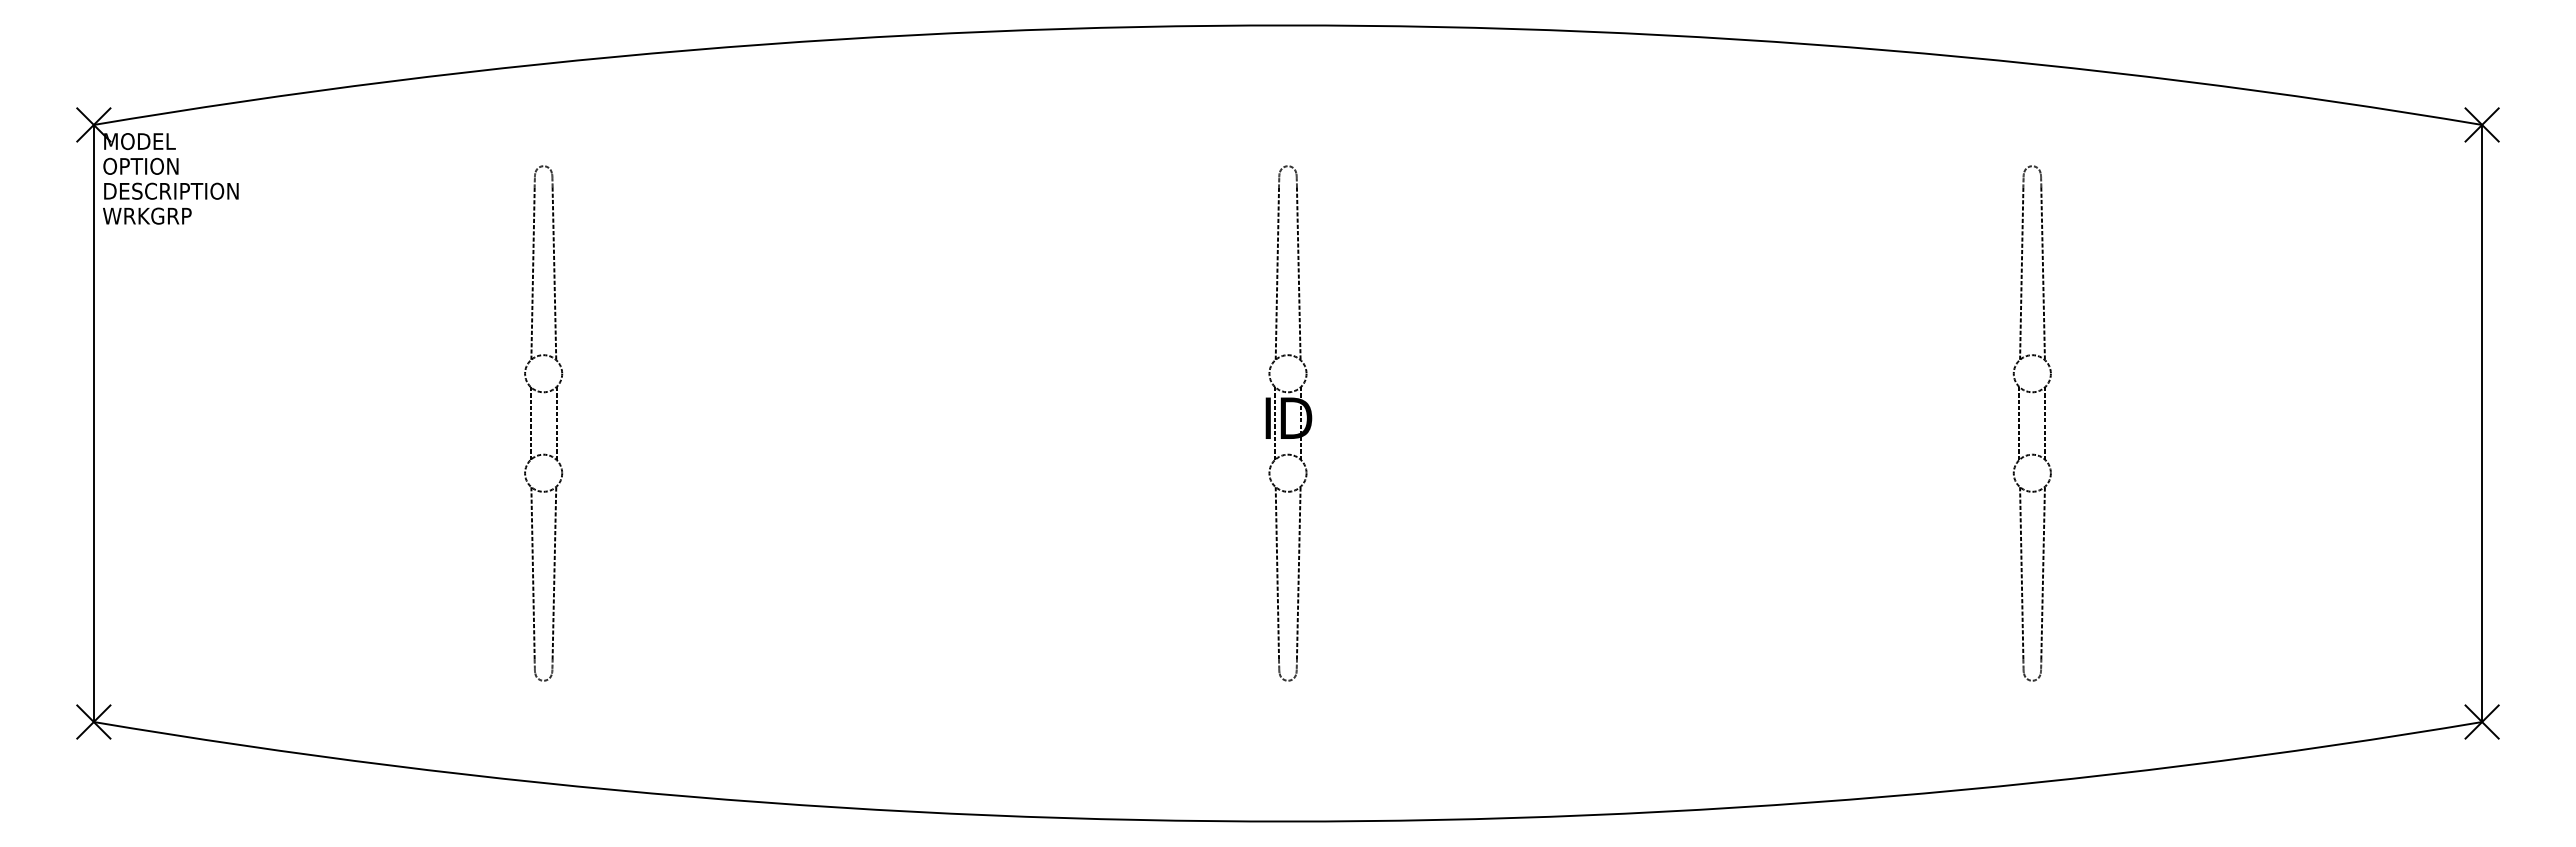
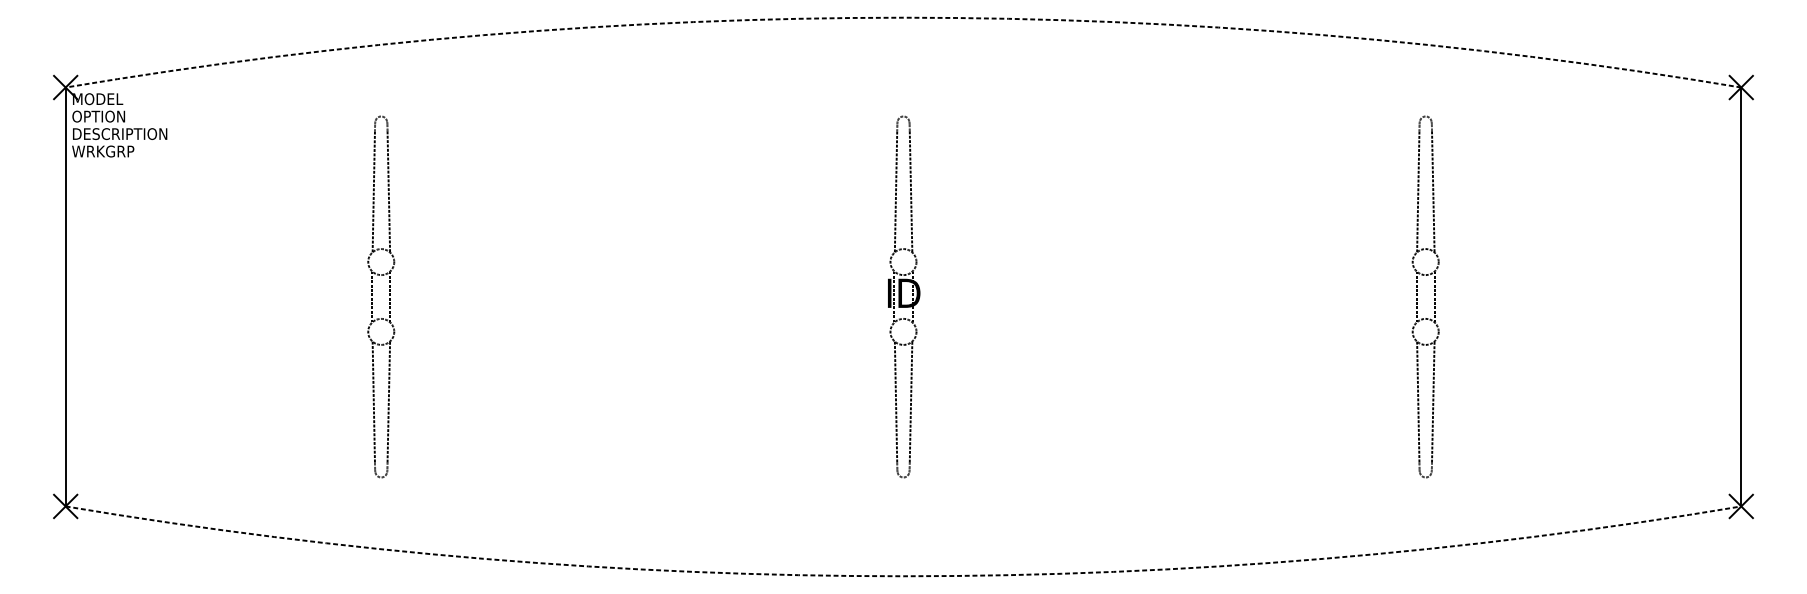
arc: (1287, 25) -> (903, 17), solid -> dashed
arc: (1287, 821) -> (903, 576), solid -> dashed

